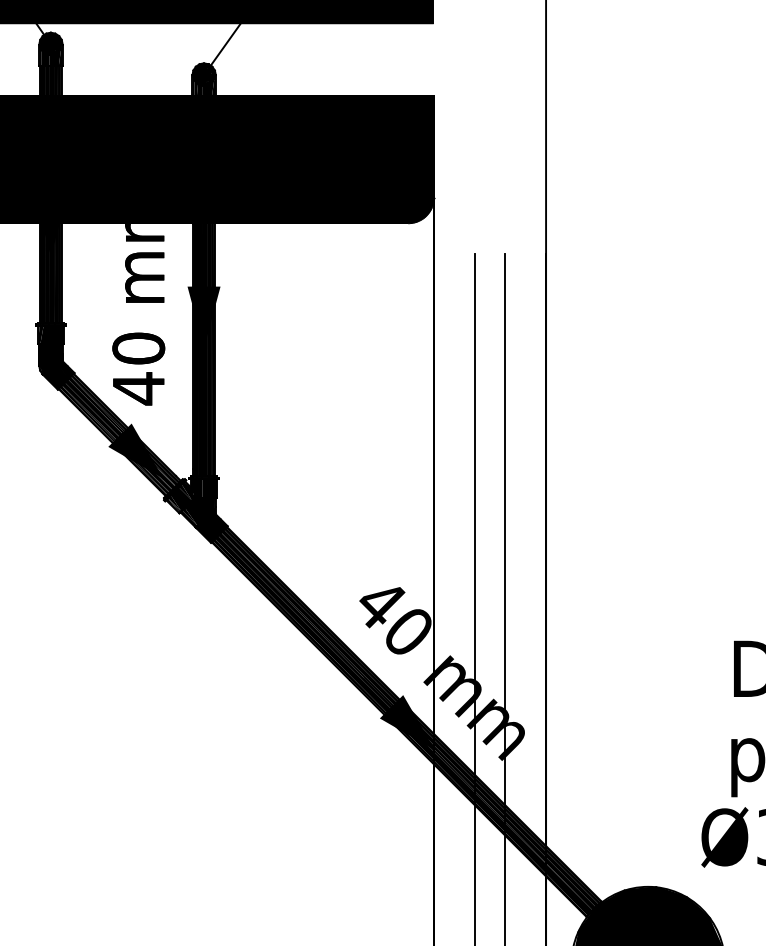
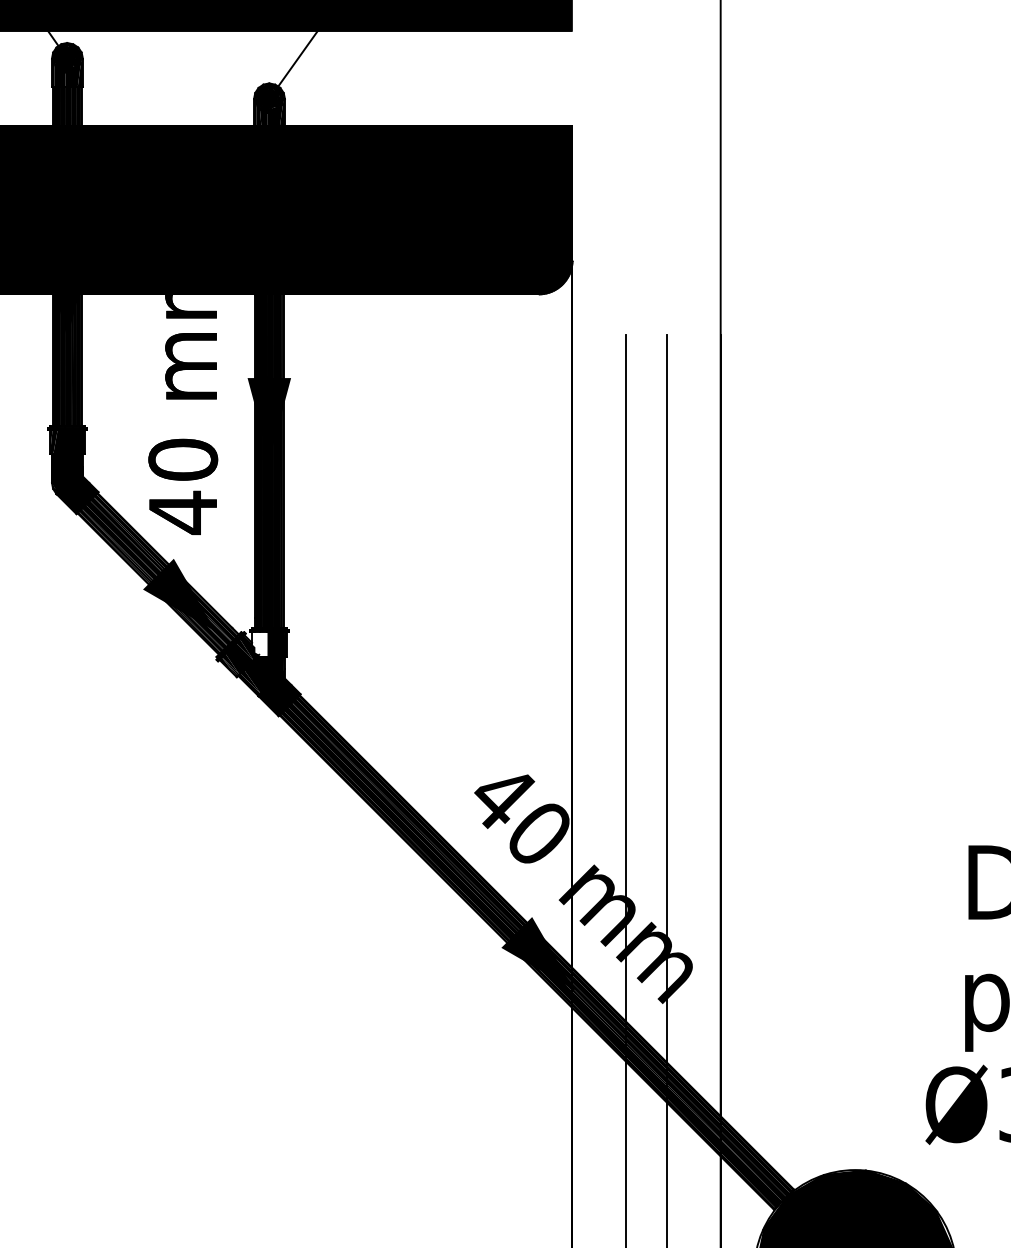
fill: (196, 488) -> (259, 644), removed

